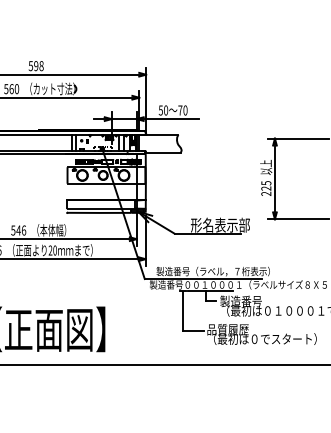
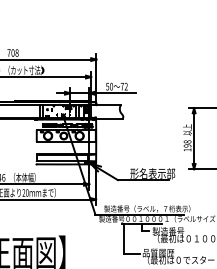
text: (33, 66) -> (10, 53), 598 -> 708
text: (185, 110) -> (126, 86), 70 -> 72
text: (266, 188) -> (187, 145), 225 -> 198

